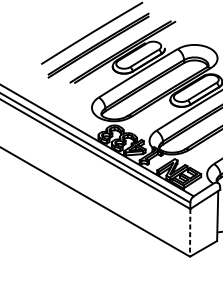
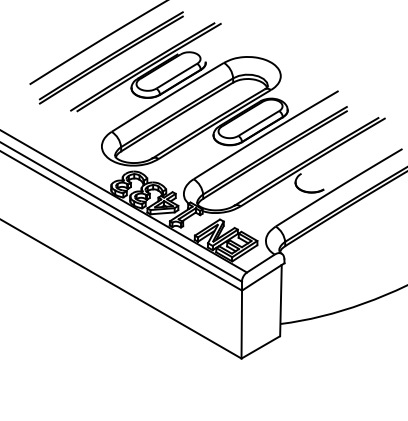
line: (189, 232) -> (241, 324), dashed -> solid

